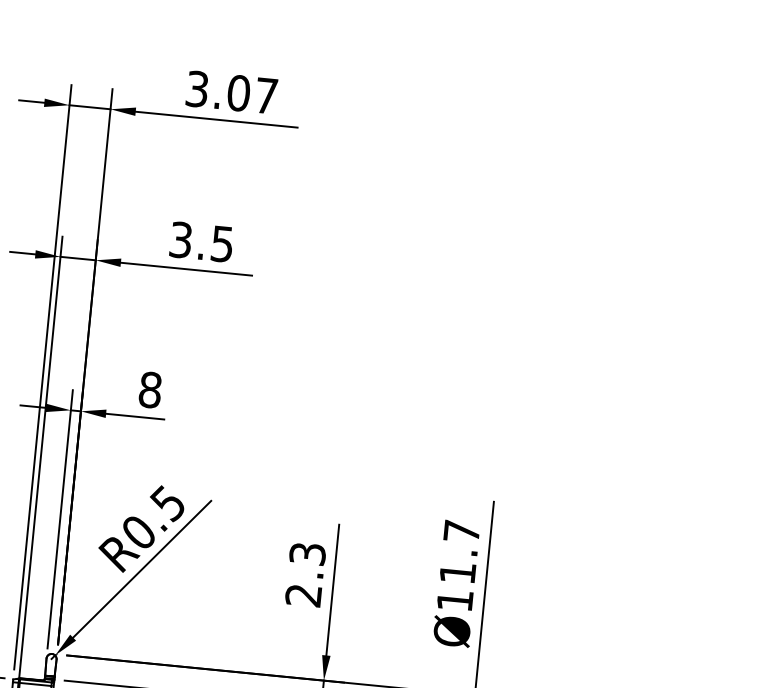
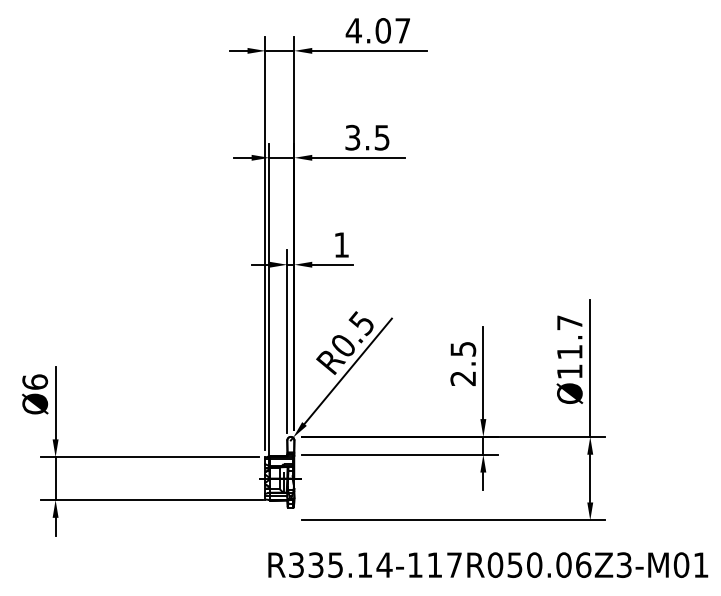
text: (196, 88) -> (353, 30), 3.07 -> 4.07
text: (150, 389) -> (341, 244), 8 -> 1
text: (306, 552) -> (462, 348), 2.3 -> 2.5

